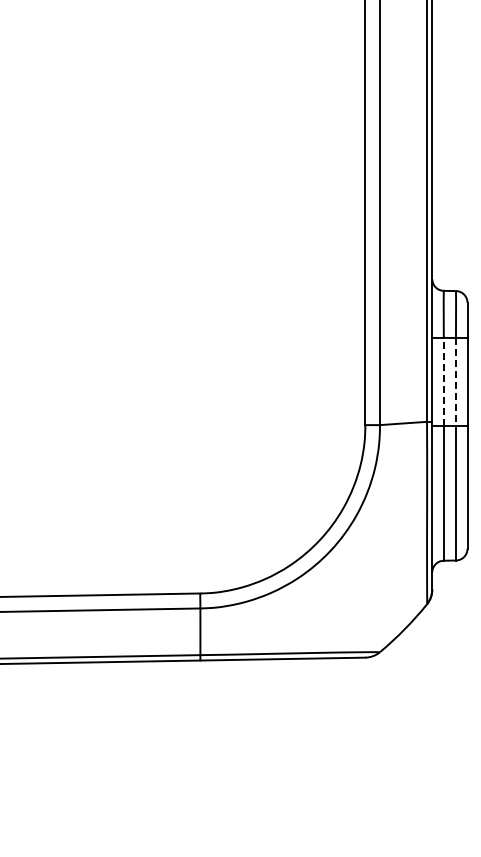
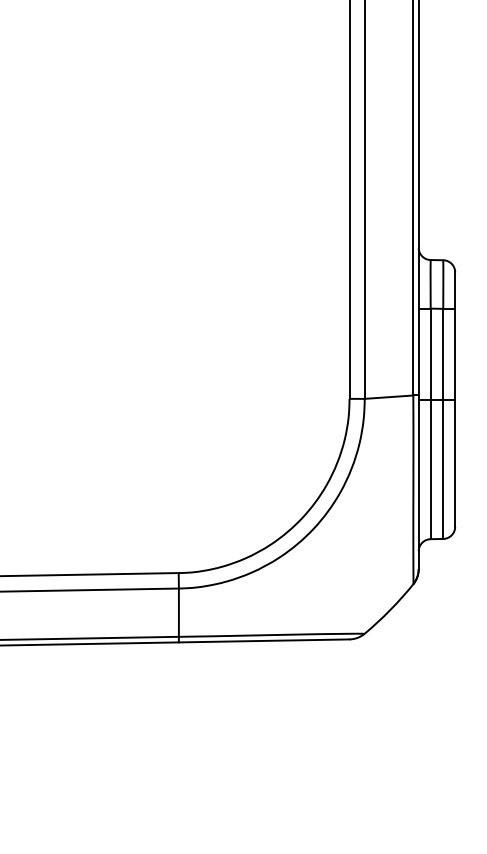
line: (443, 381) -> (430, 353), dashed -> solid
line: (455, 381) -> (442, 353), dashed -> solid

